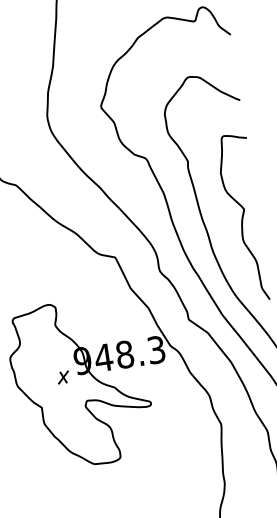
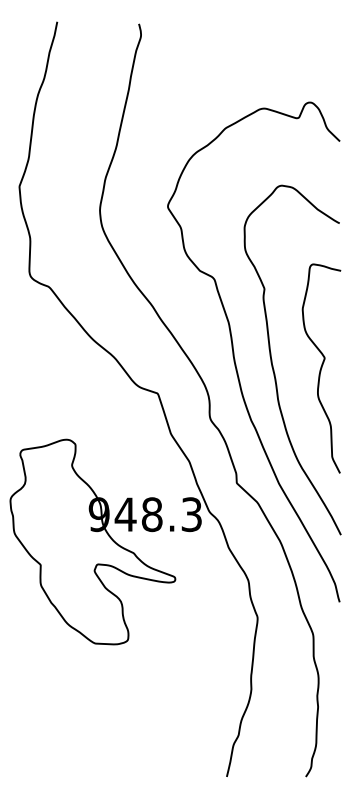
part: (63, 377) -> (72, 531), removed

